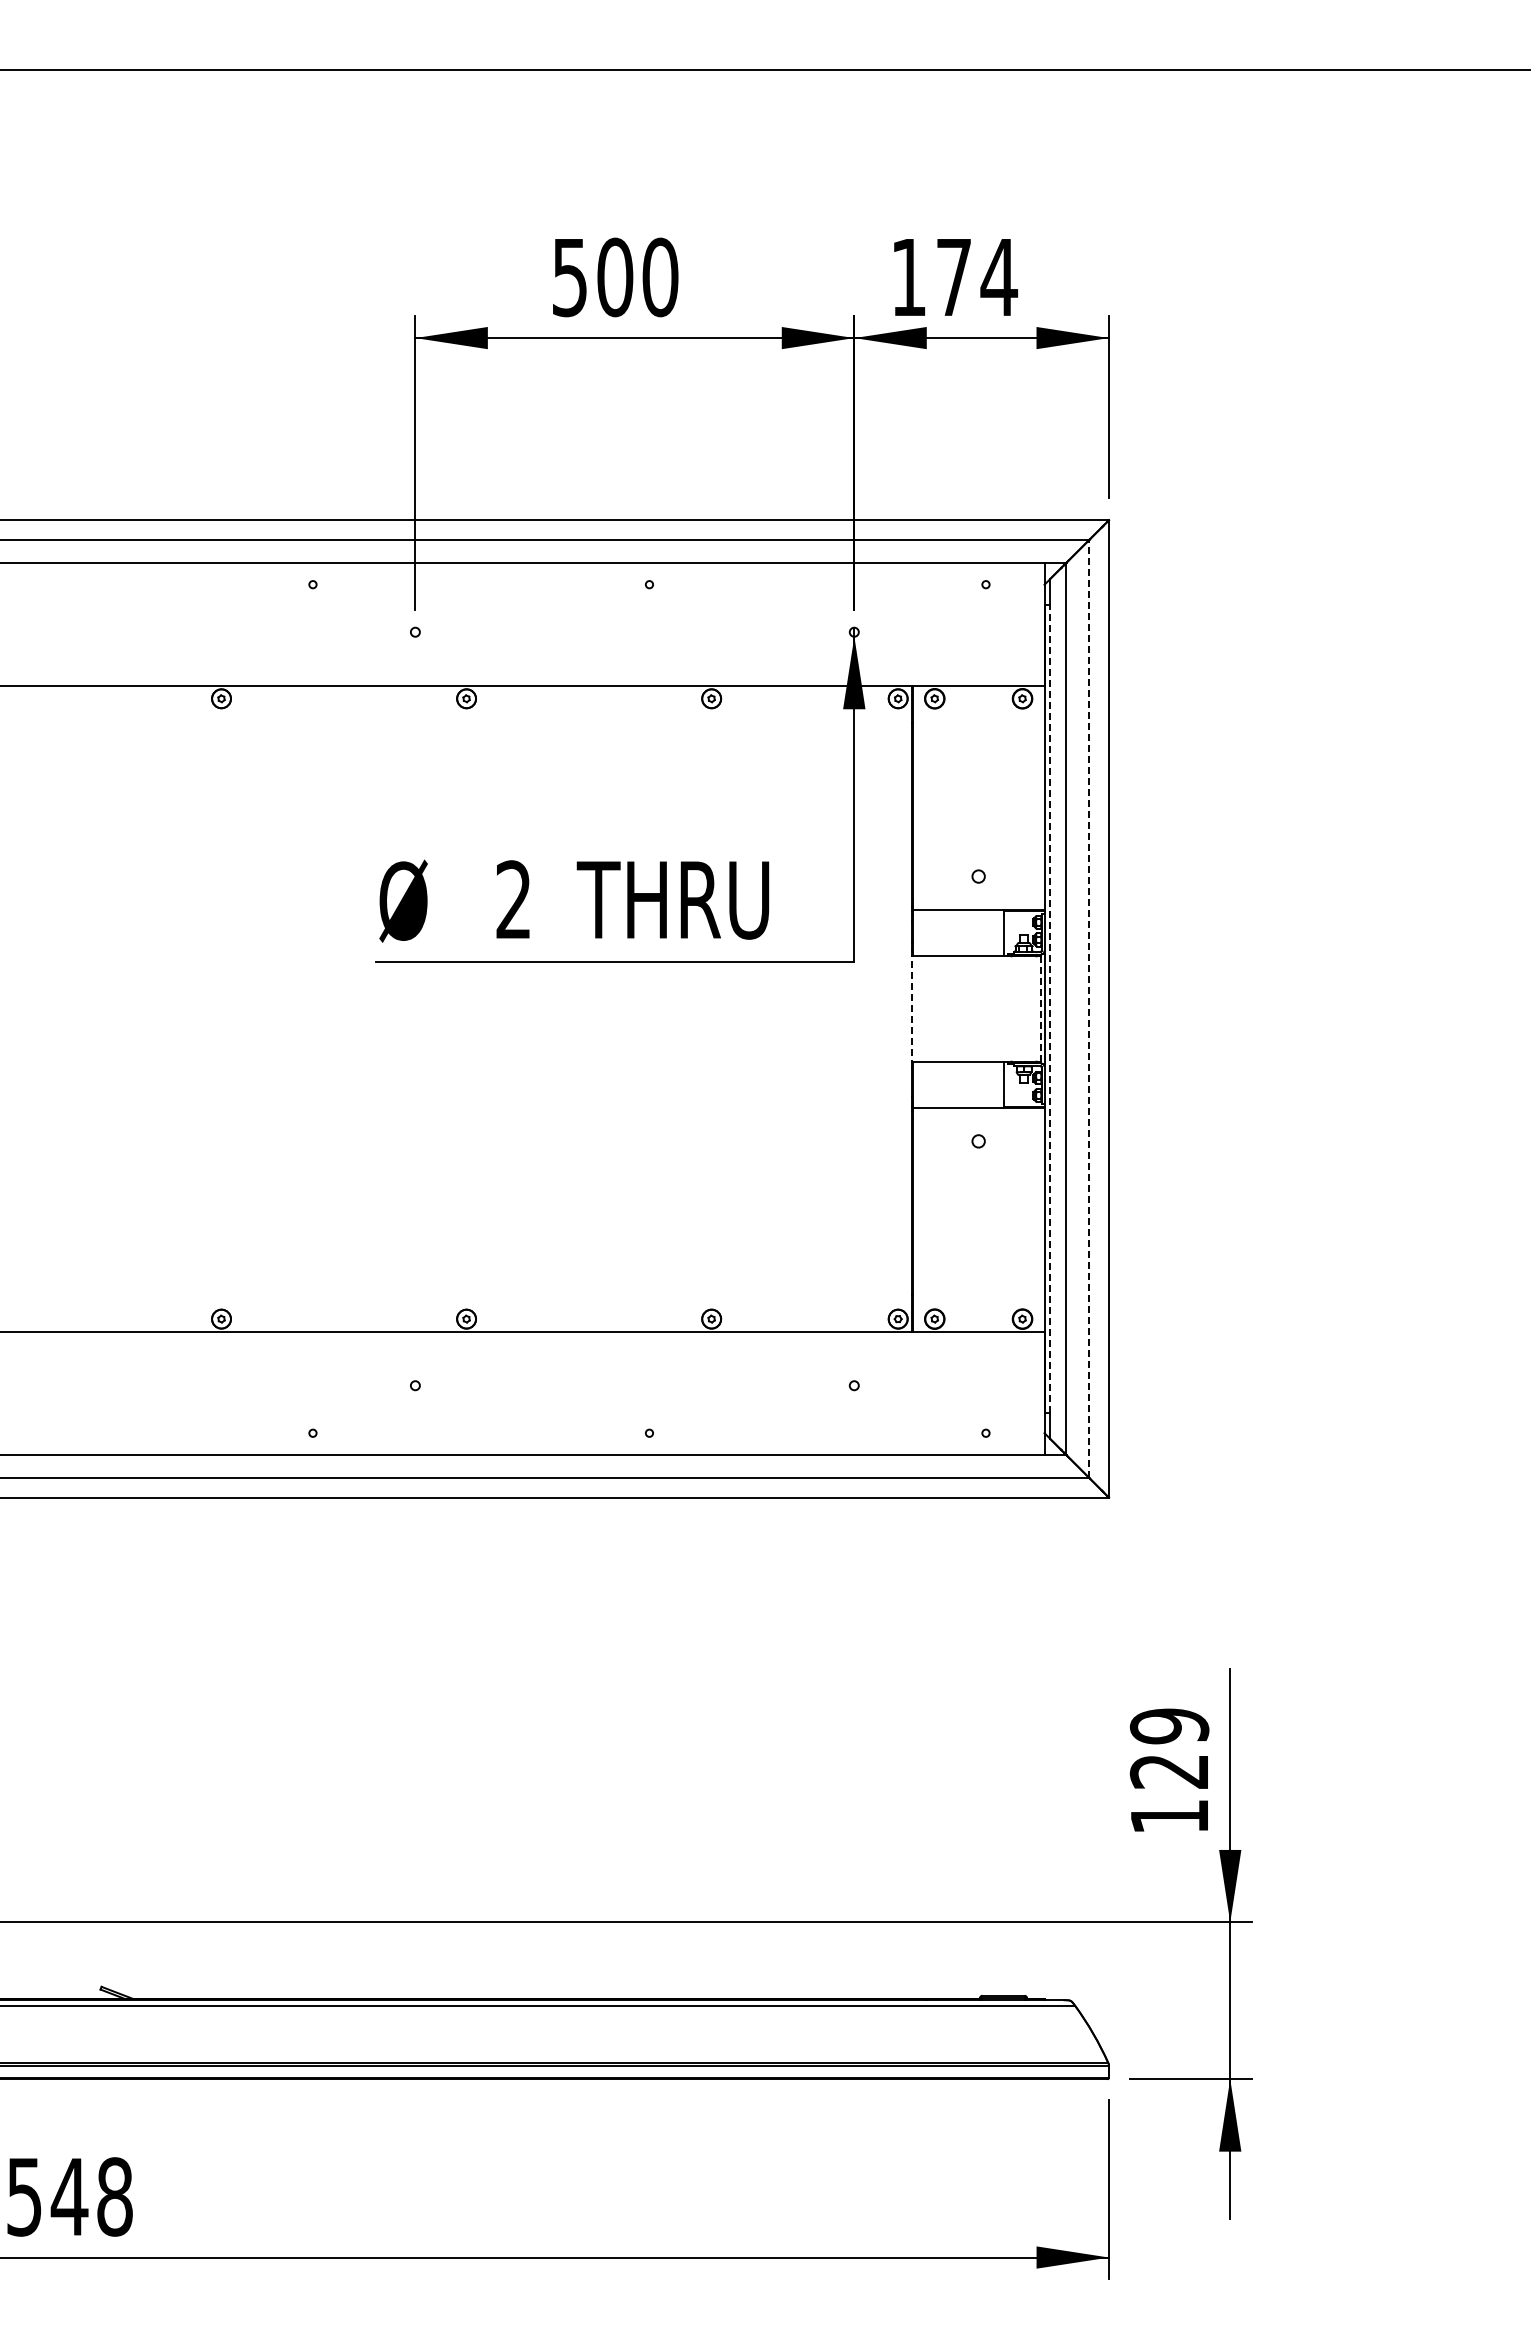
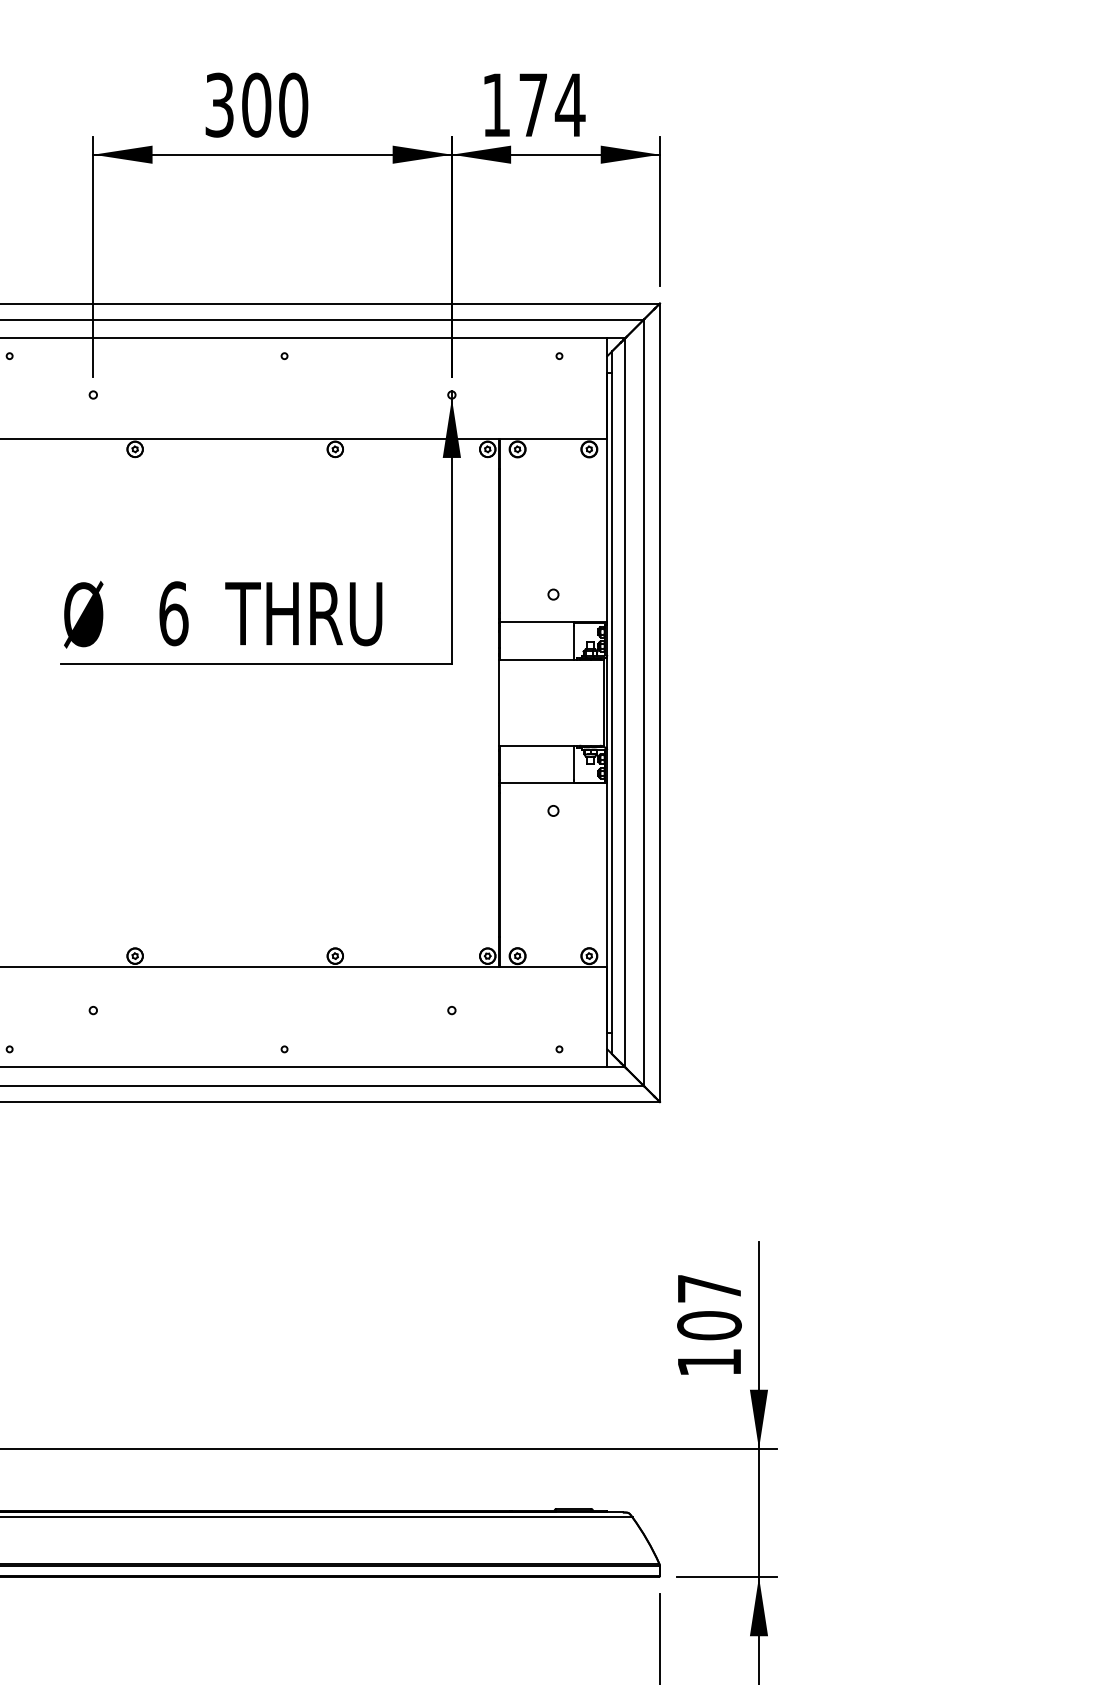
text: (570, 276) -> (220, 104), 500 -> 300
text: (514, 899) -> (174, 613), 2 -> 6
line: (912, 1008) -> (499, 702), dashed -> solid
line: (1040, 1008) -> (603, 702), dashed -> solid
line: (1050, 1008) -> (612, 702), dashed -> solid
line: (1089, 1008) -> (644, 702), dashed -> solid
text: (1169, 1748) -> (709, 1306), 129 -> 107

